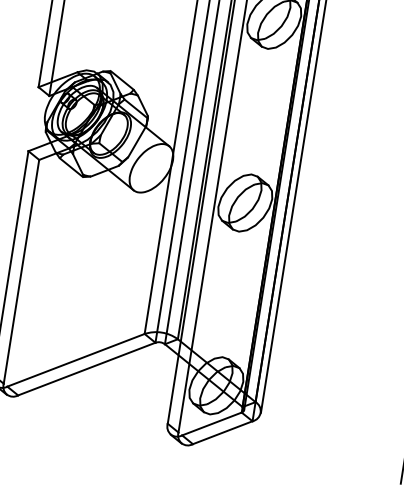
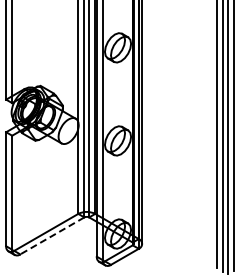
line: (87, 368) -> (52, 235), solid -> dashed

